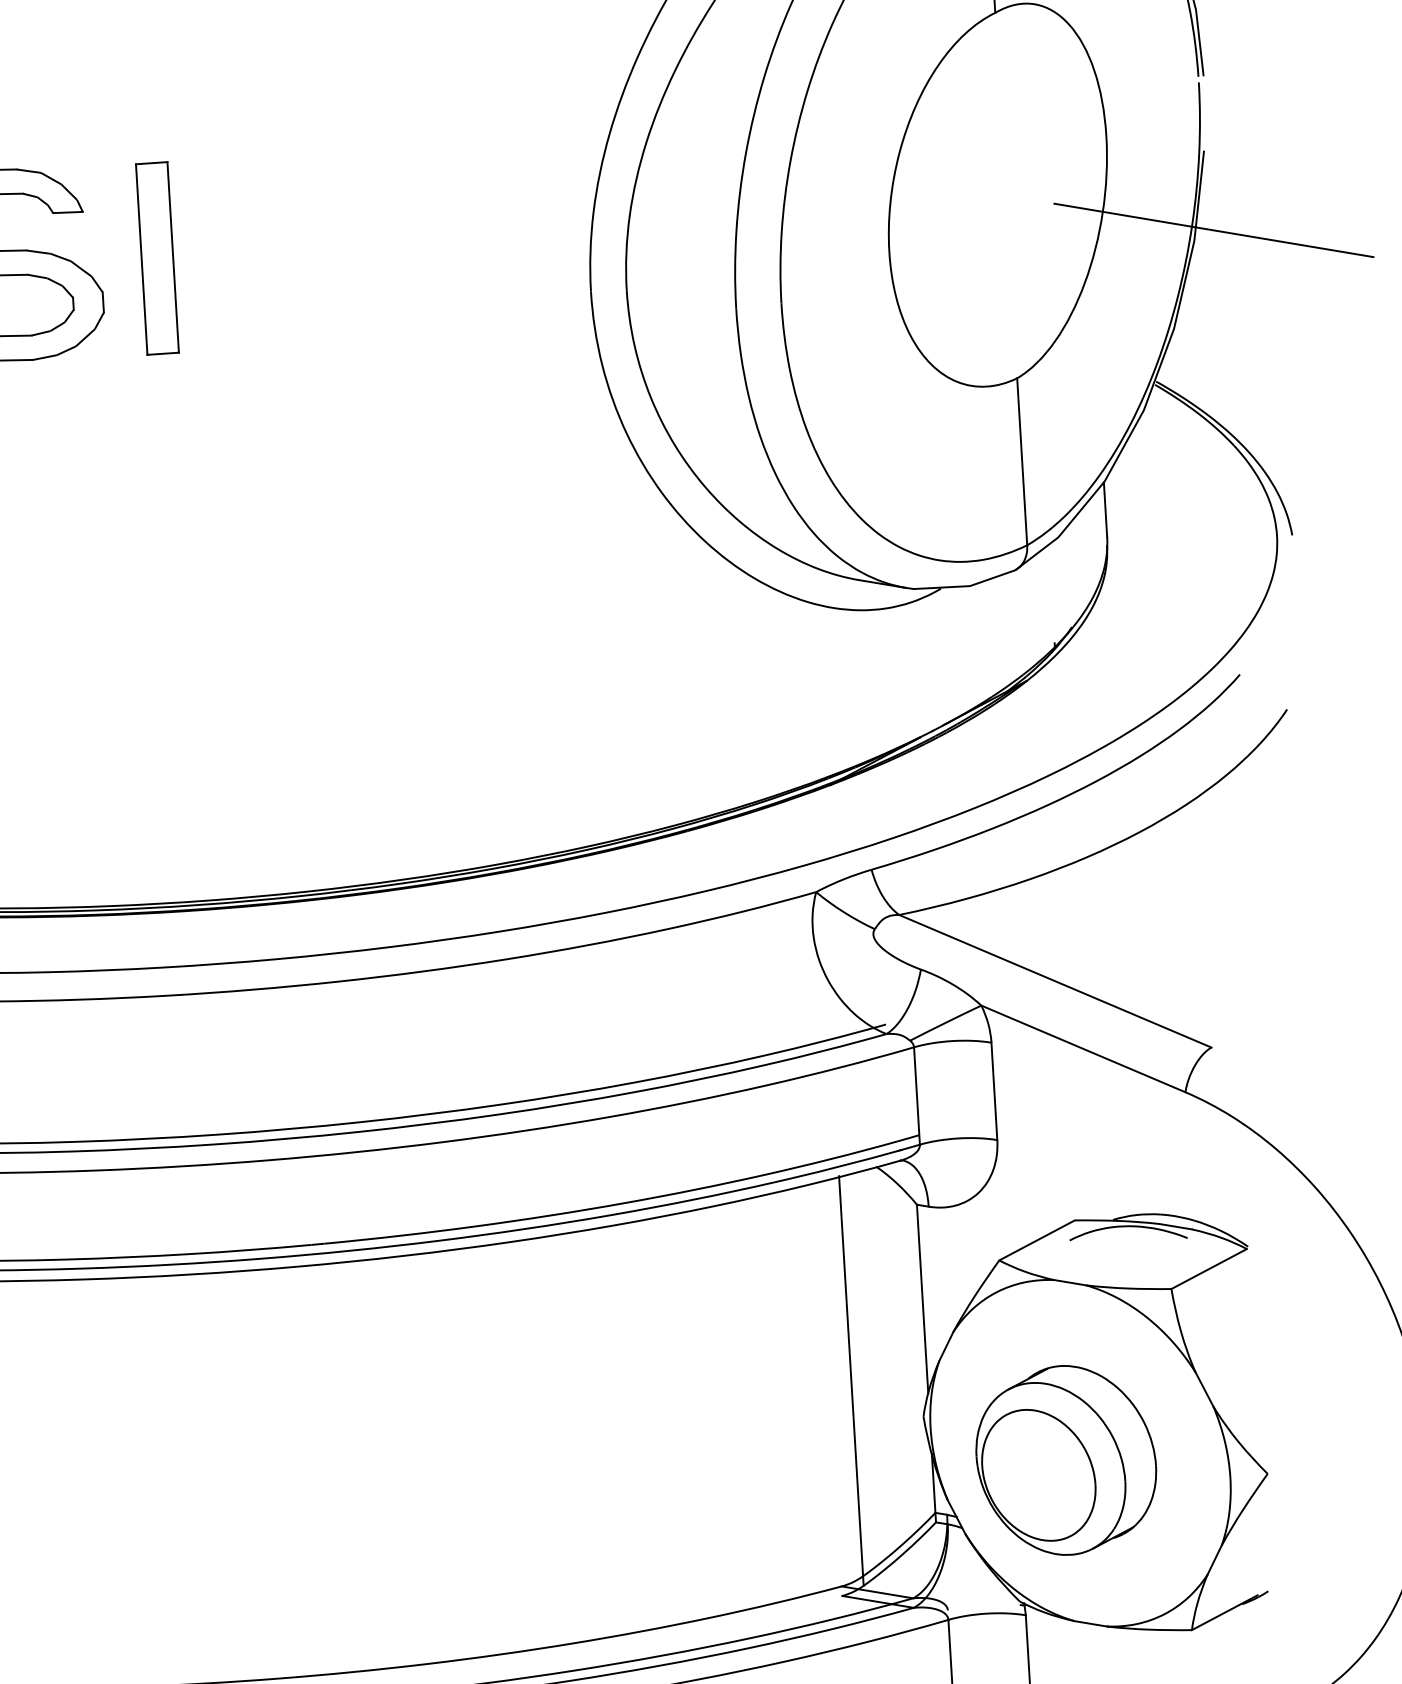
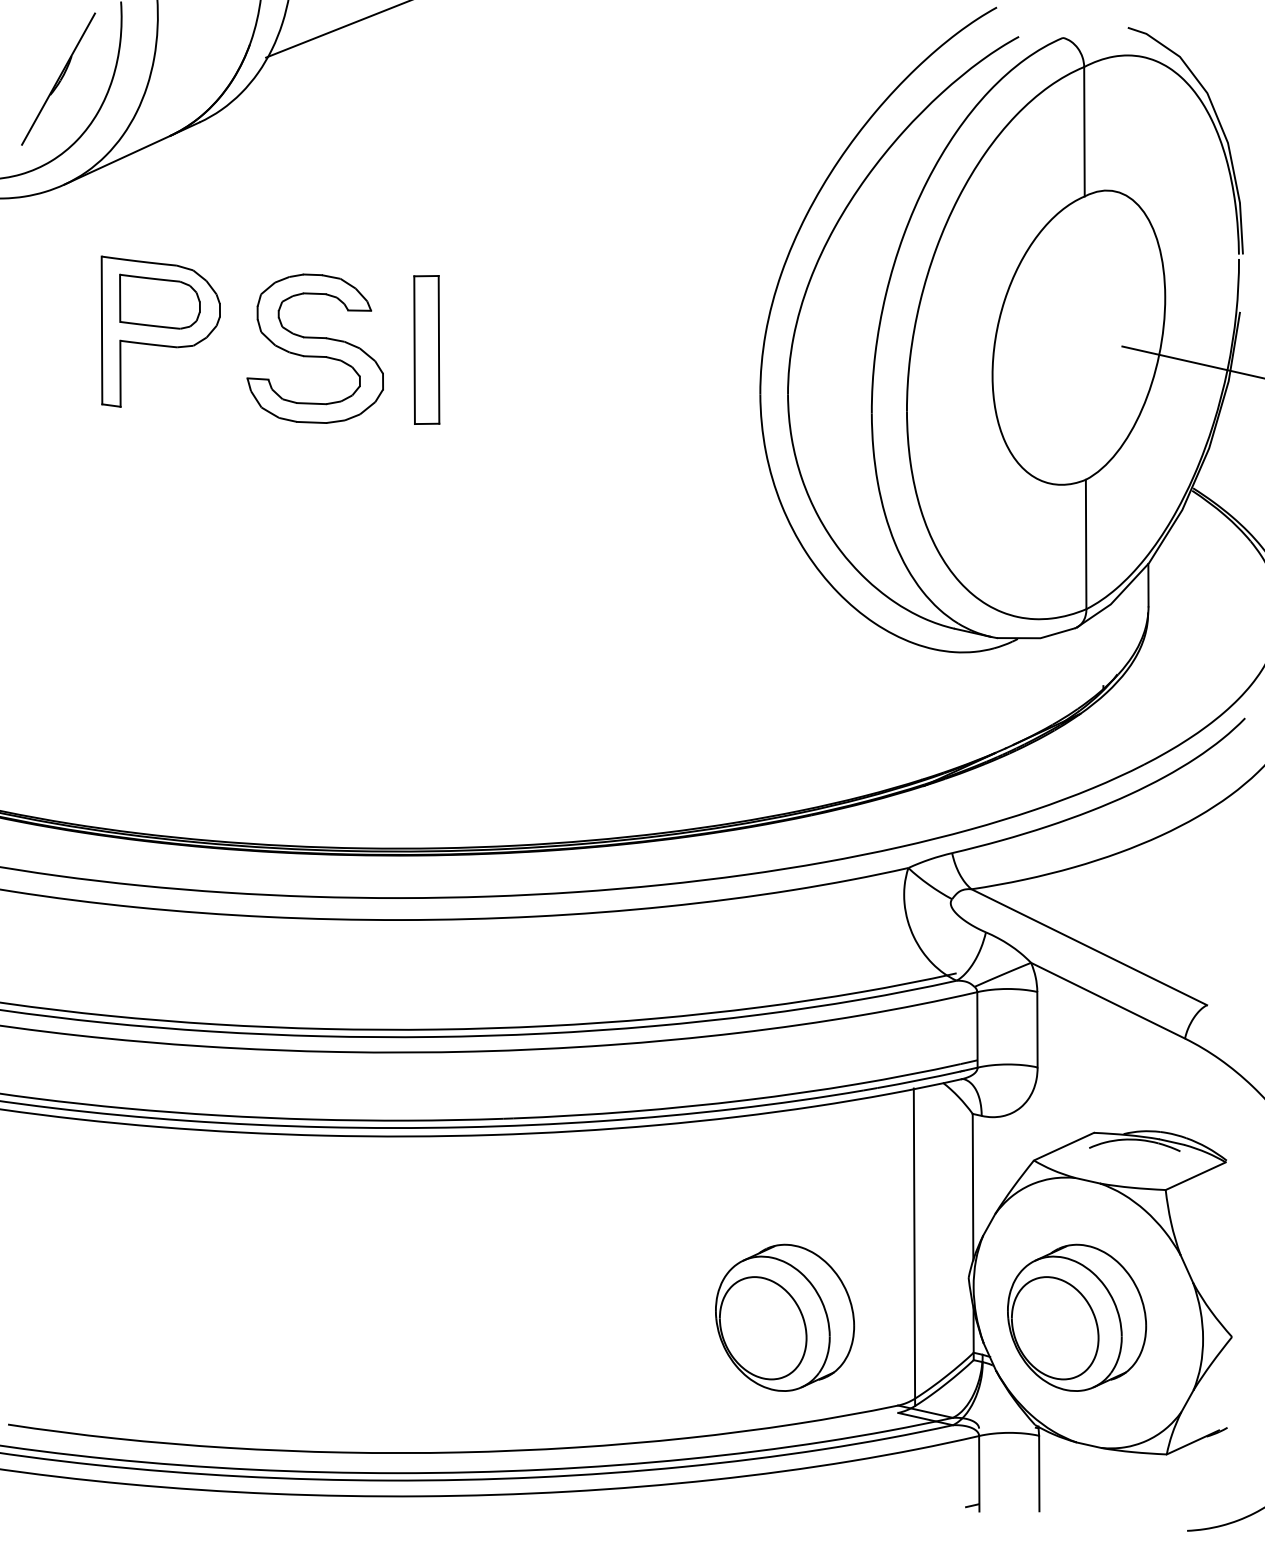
part: (690, 1480) -> (785, 1317), added

